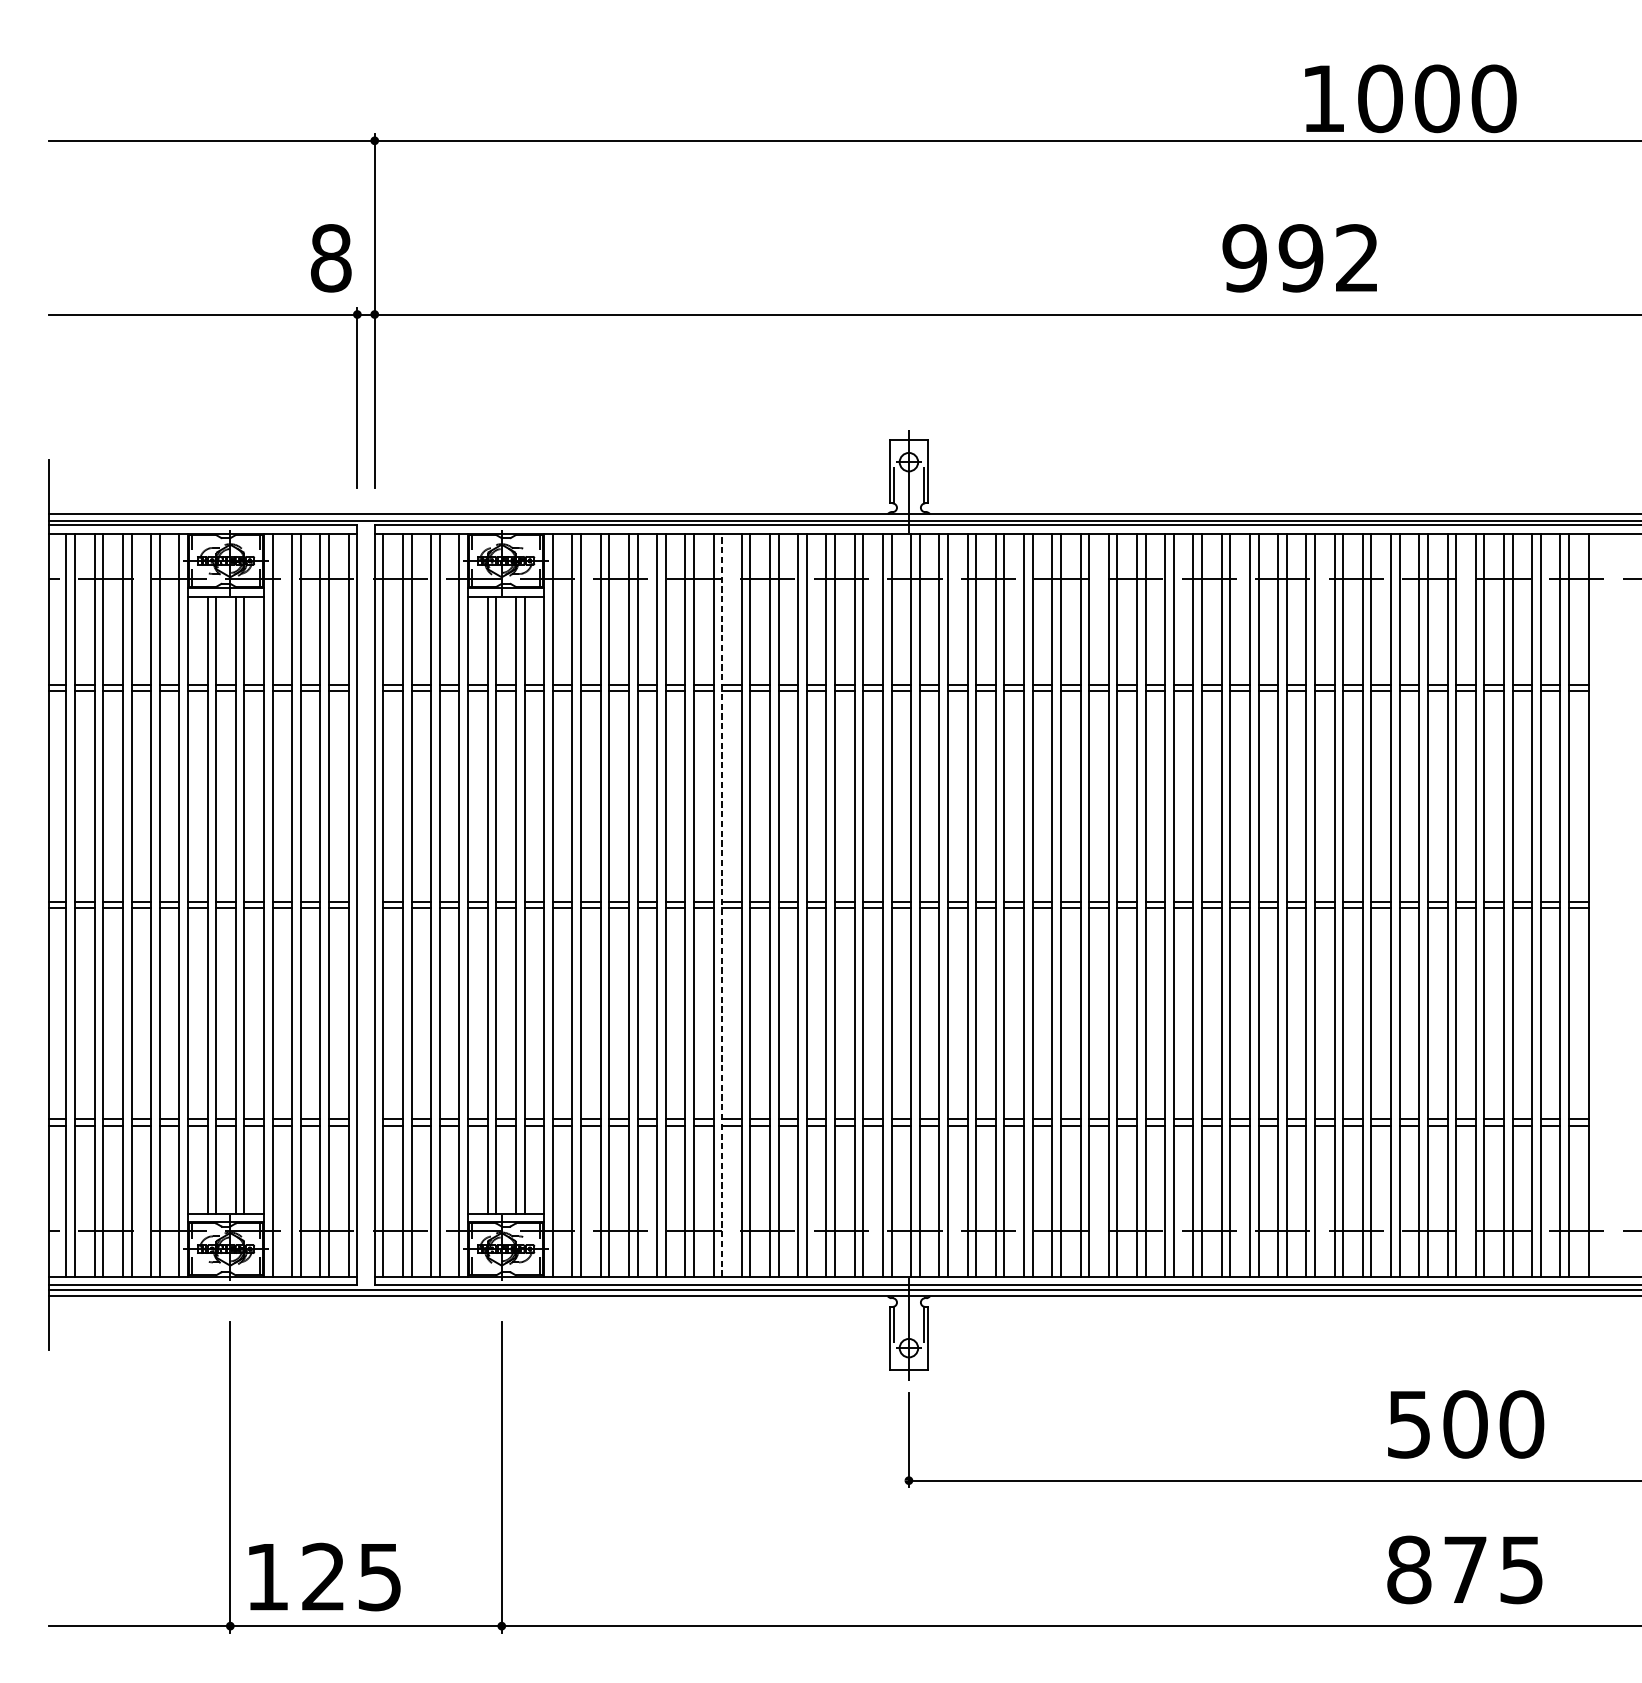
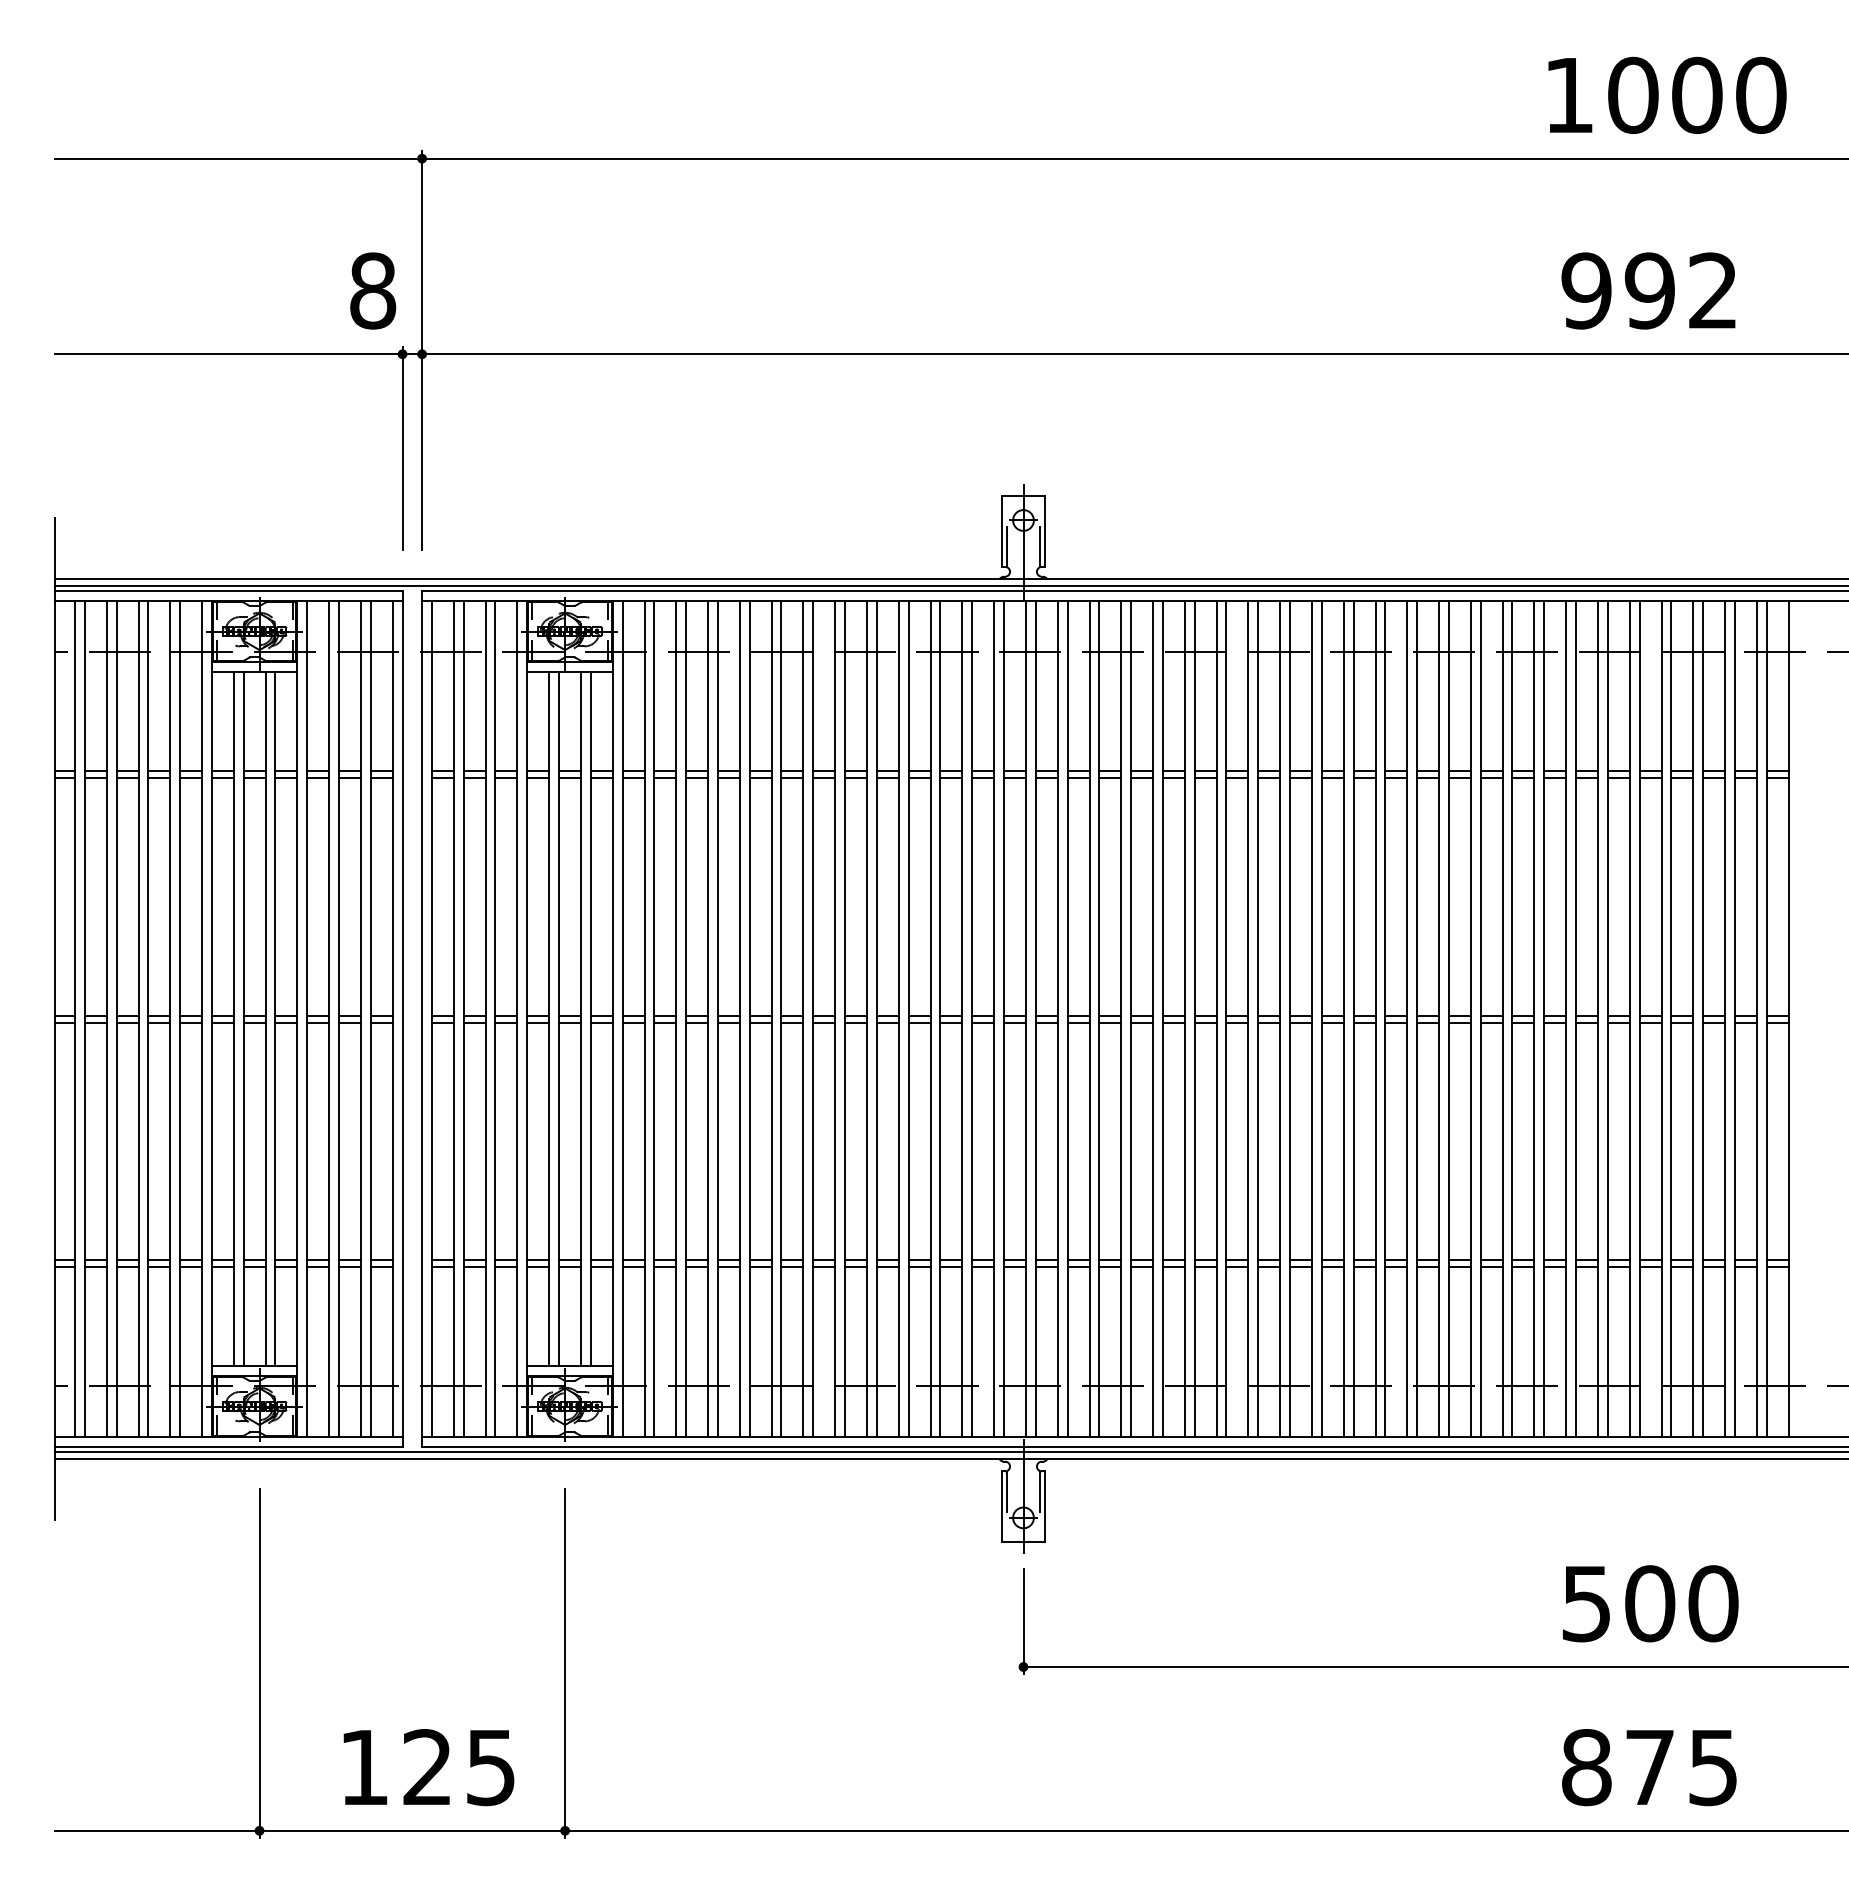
text: (1410, 97) -> (1667, 94), moved
text: (1299, 257) -> (1648, 290), moved
line: (722, 904) -> (813, 1018), dashed -> solid
text: (324, 1577) -> (428, 1767), moved

